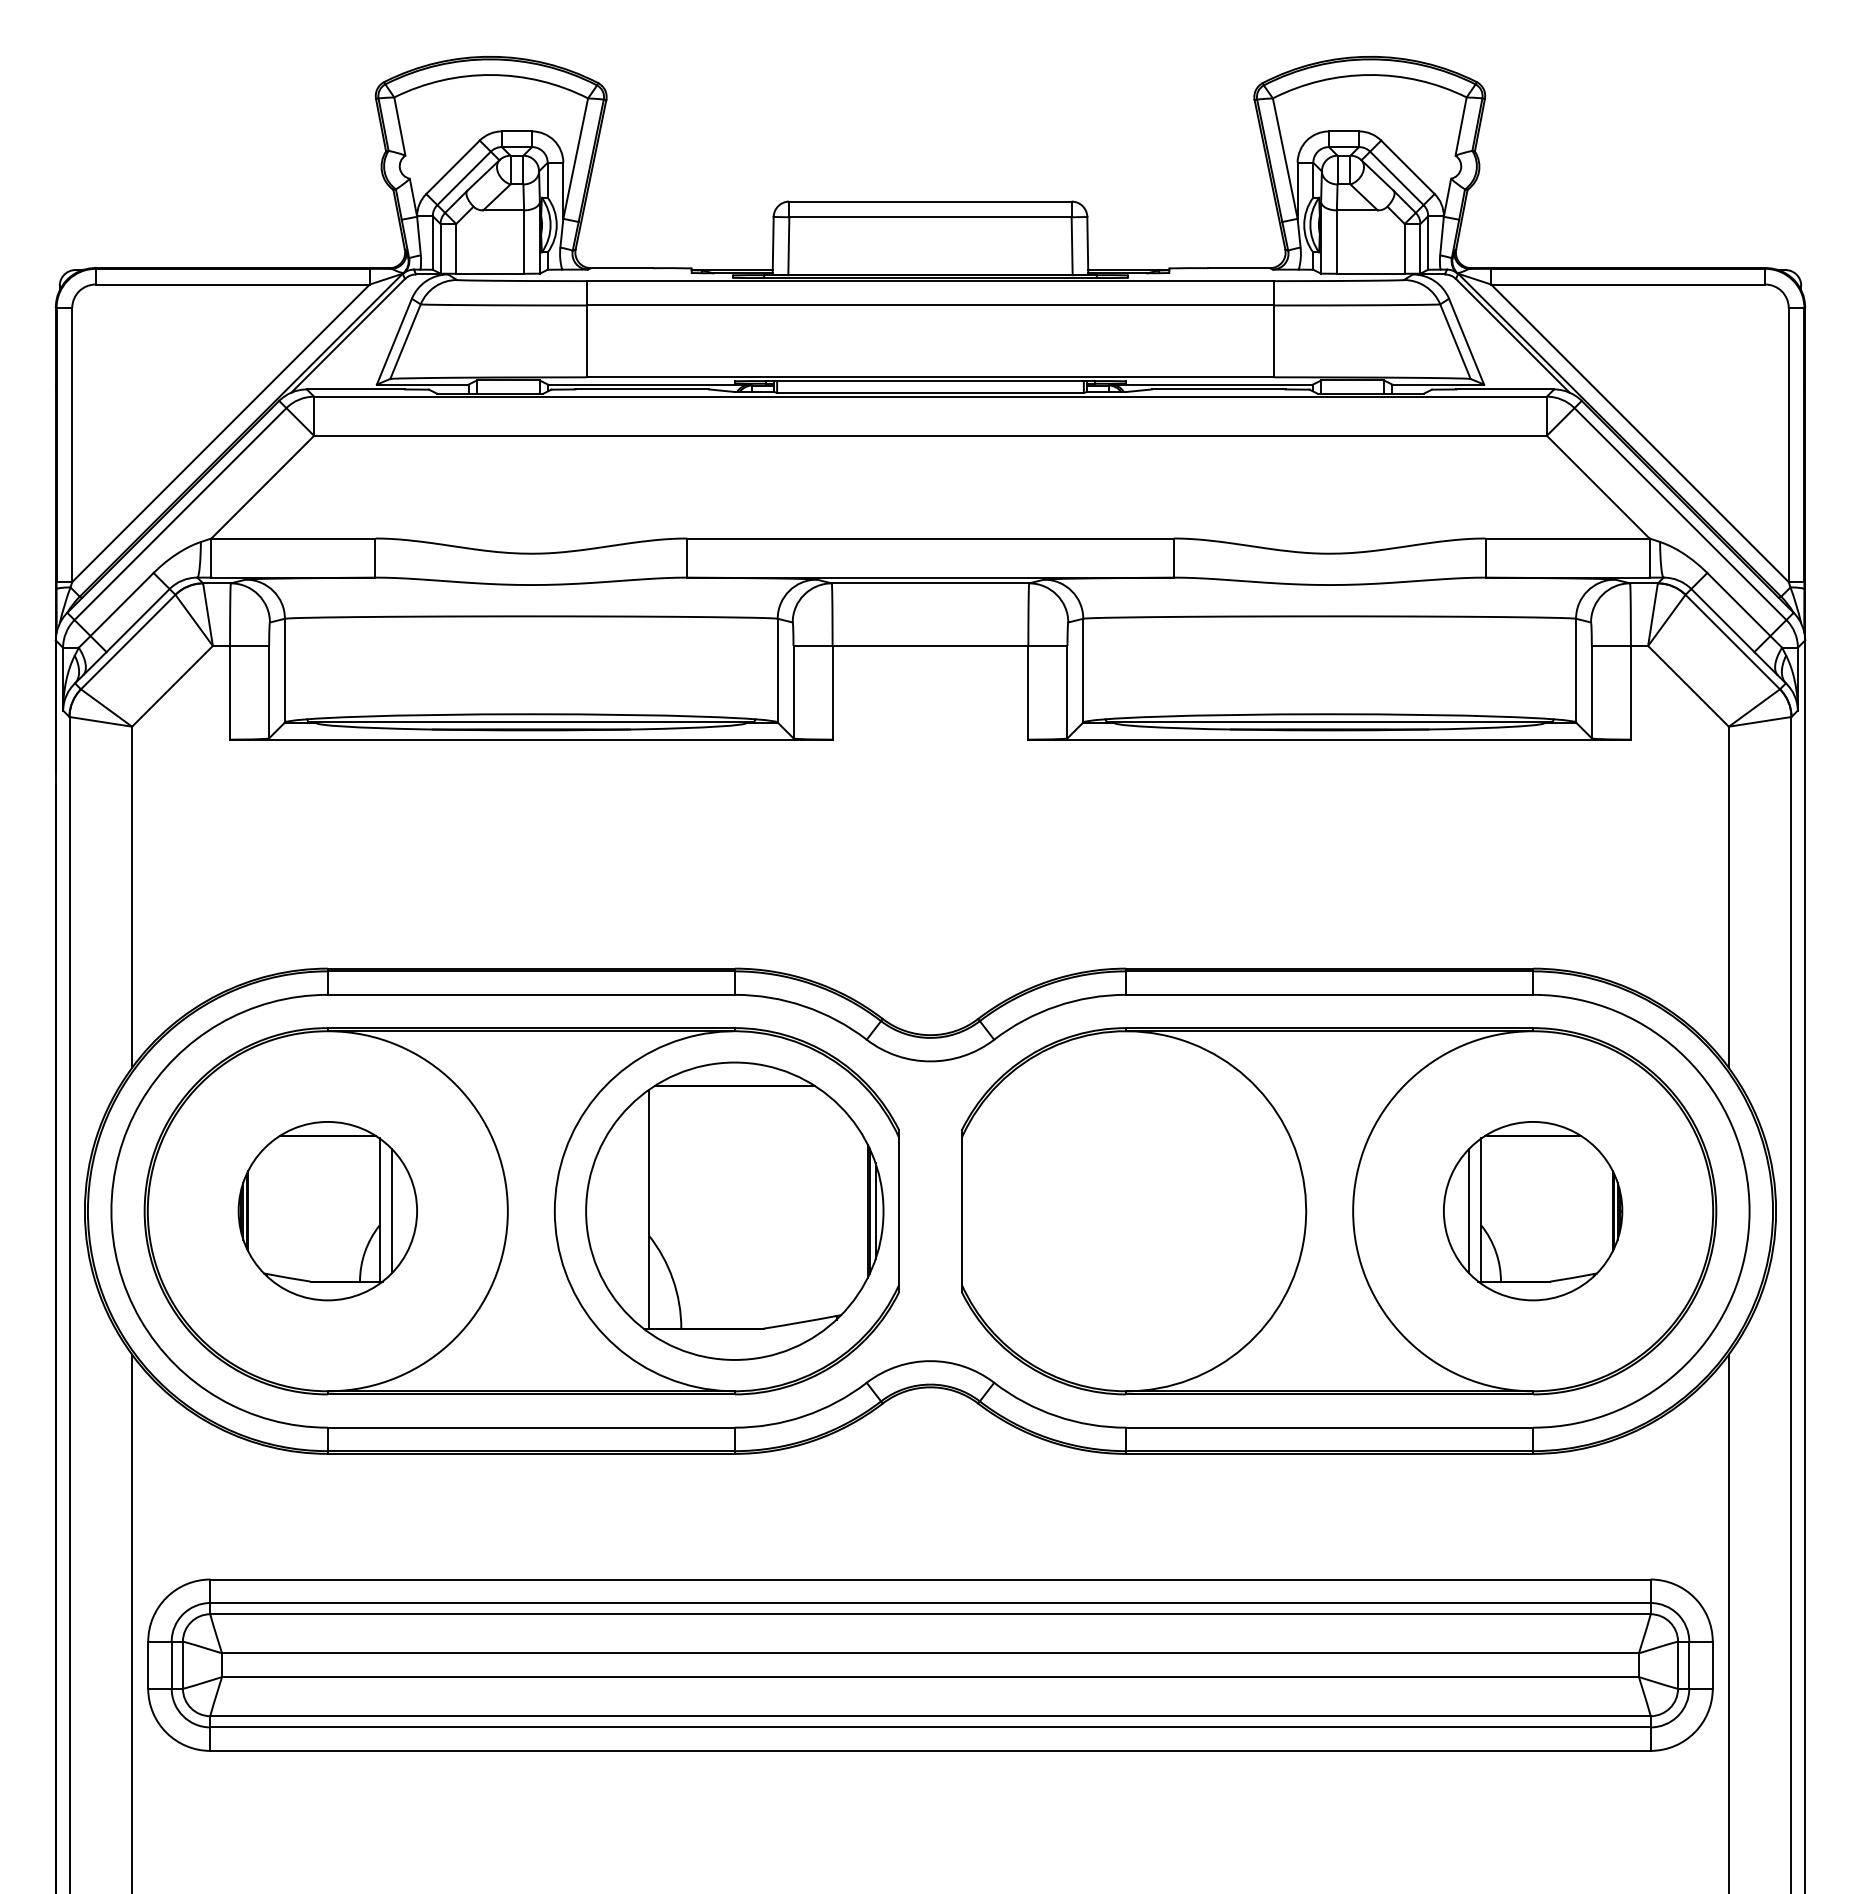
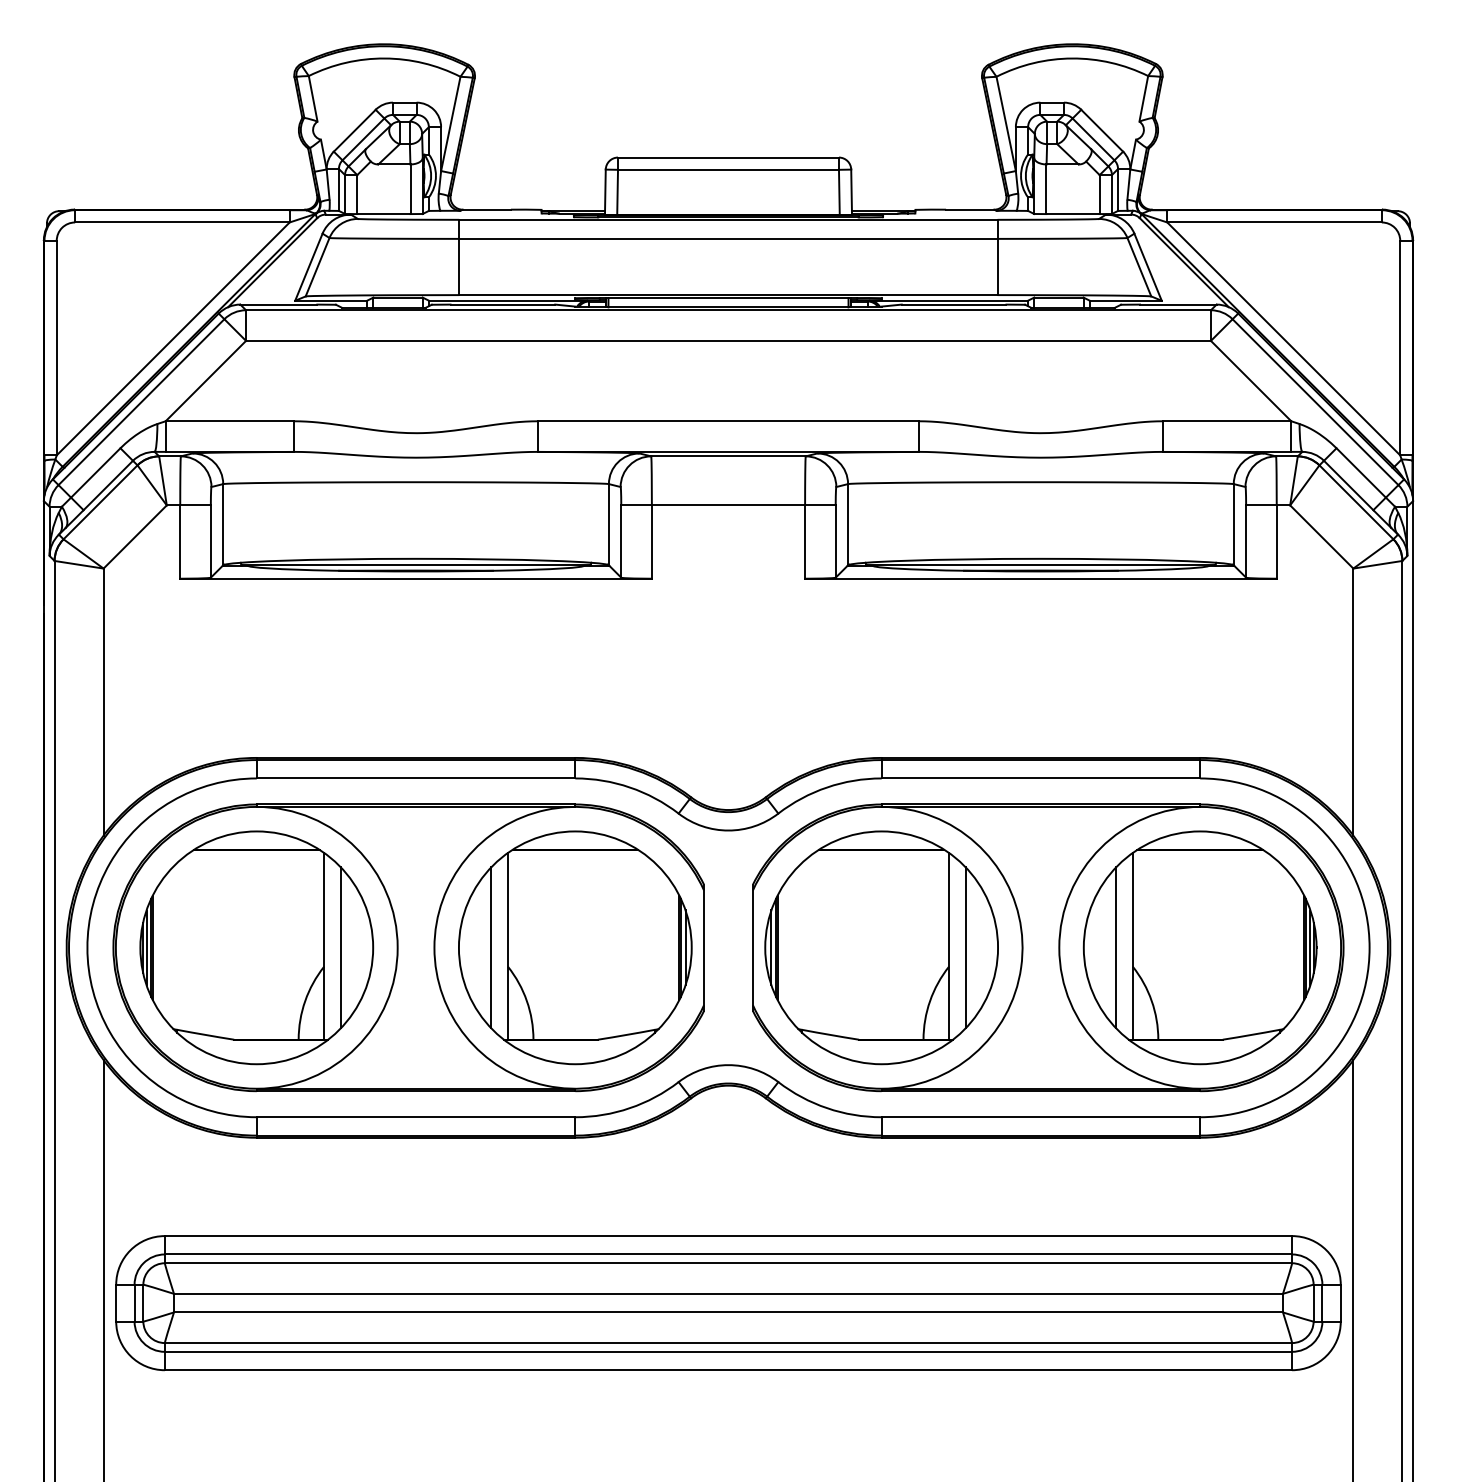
part: (327, 1210) -> (256, 947), size x1.67
part: (1125, 1210) -> (881, 947), added
part: (1532, 1210) -> (1199, 947), size x1.67
line: (627, 1211) -> (491, 948), added

